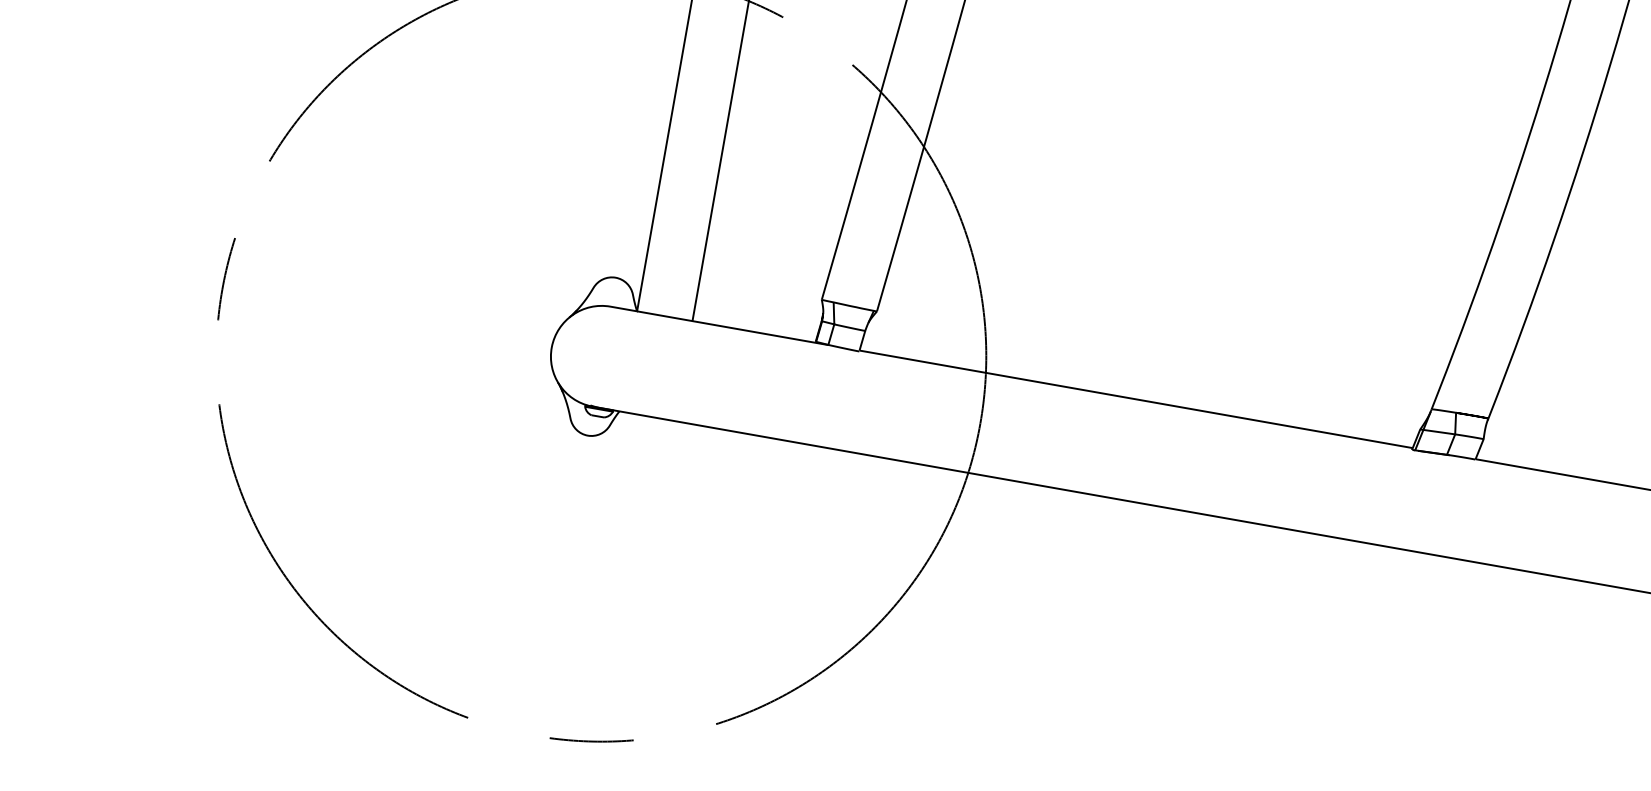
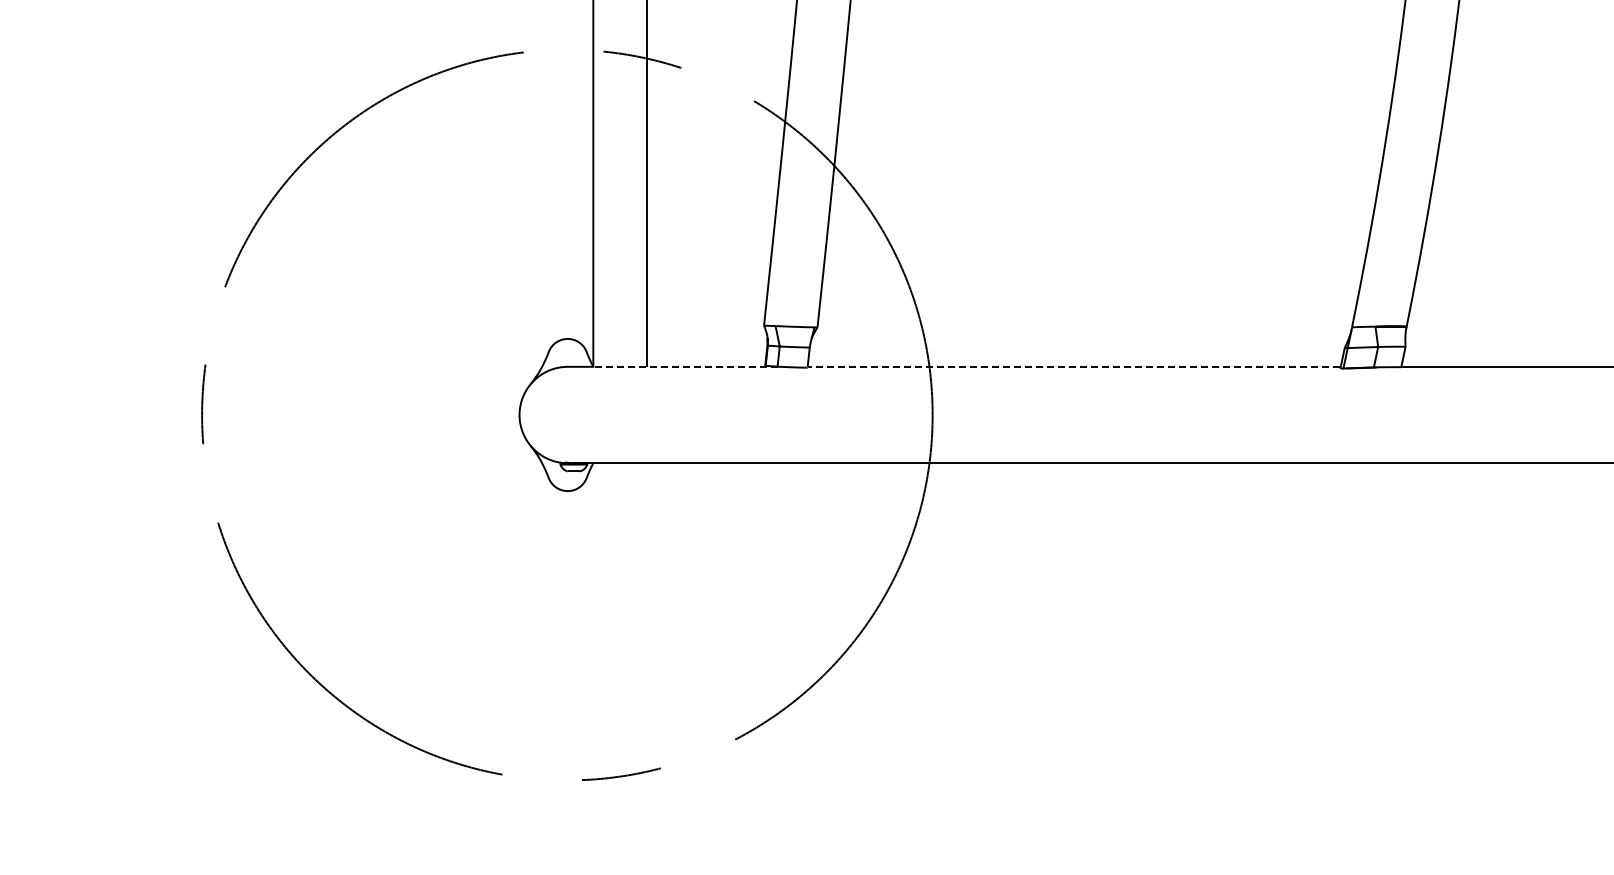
line: (731, 327) -> (684, 366), solid -> dashed
line: (1135, 398) -> (1073, 366), solid -> dashed

